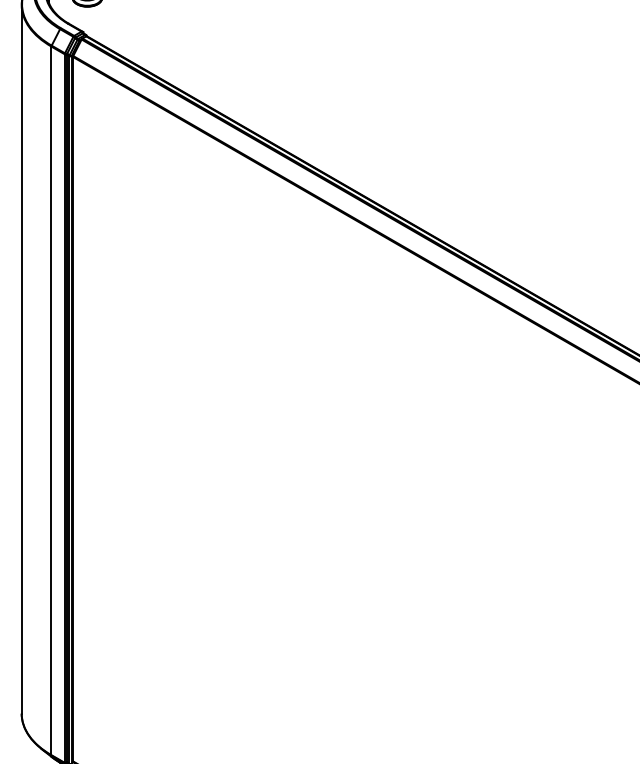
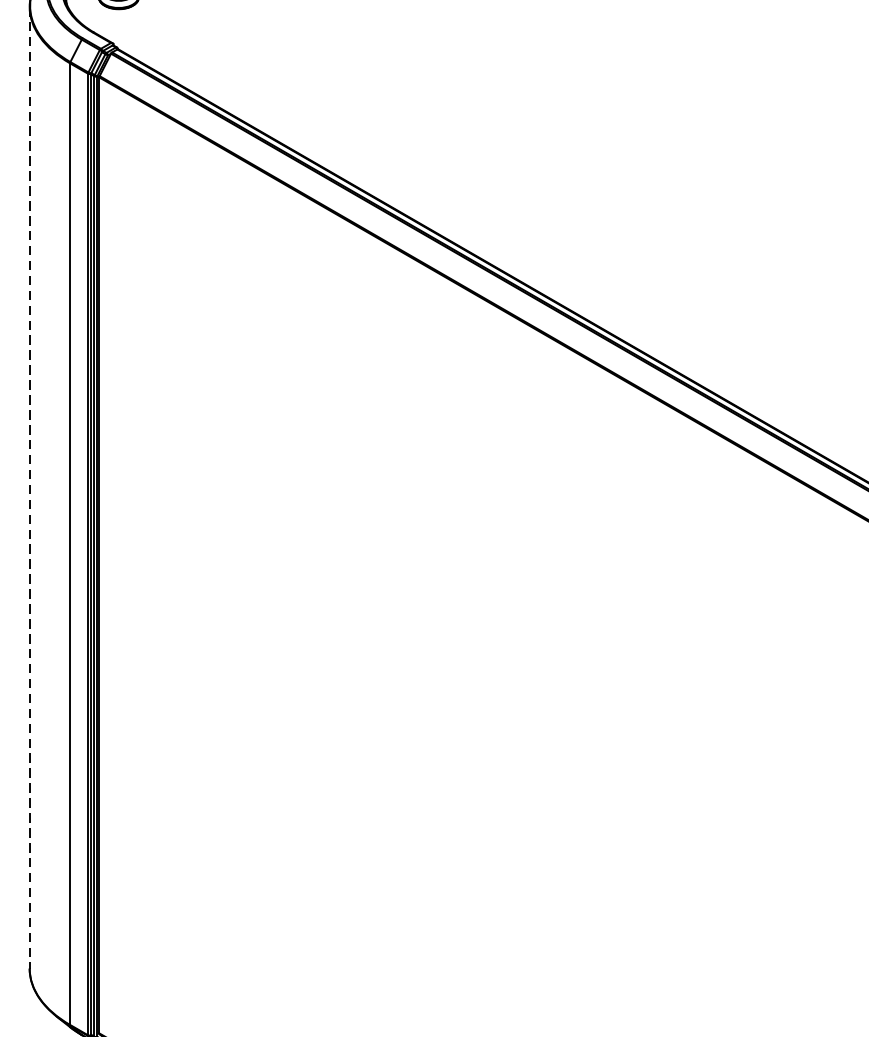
line: (21, 359) -> (29, 487), solid -> dashed

